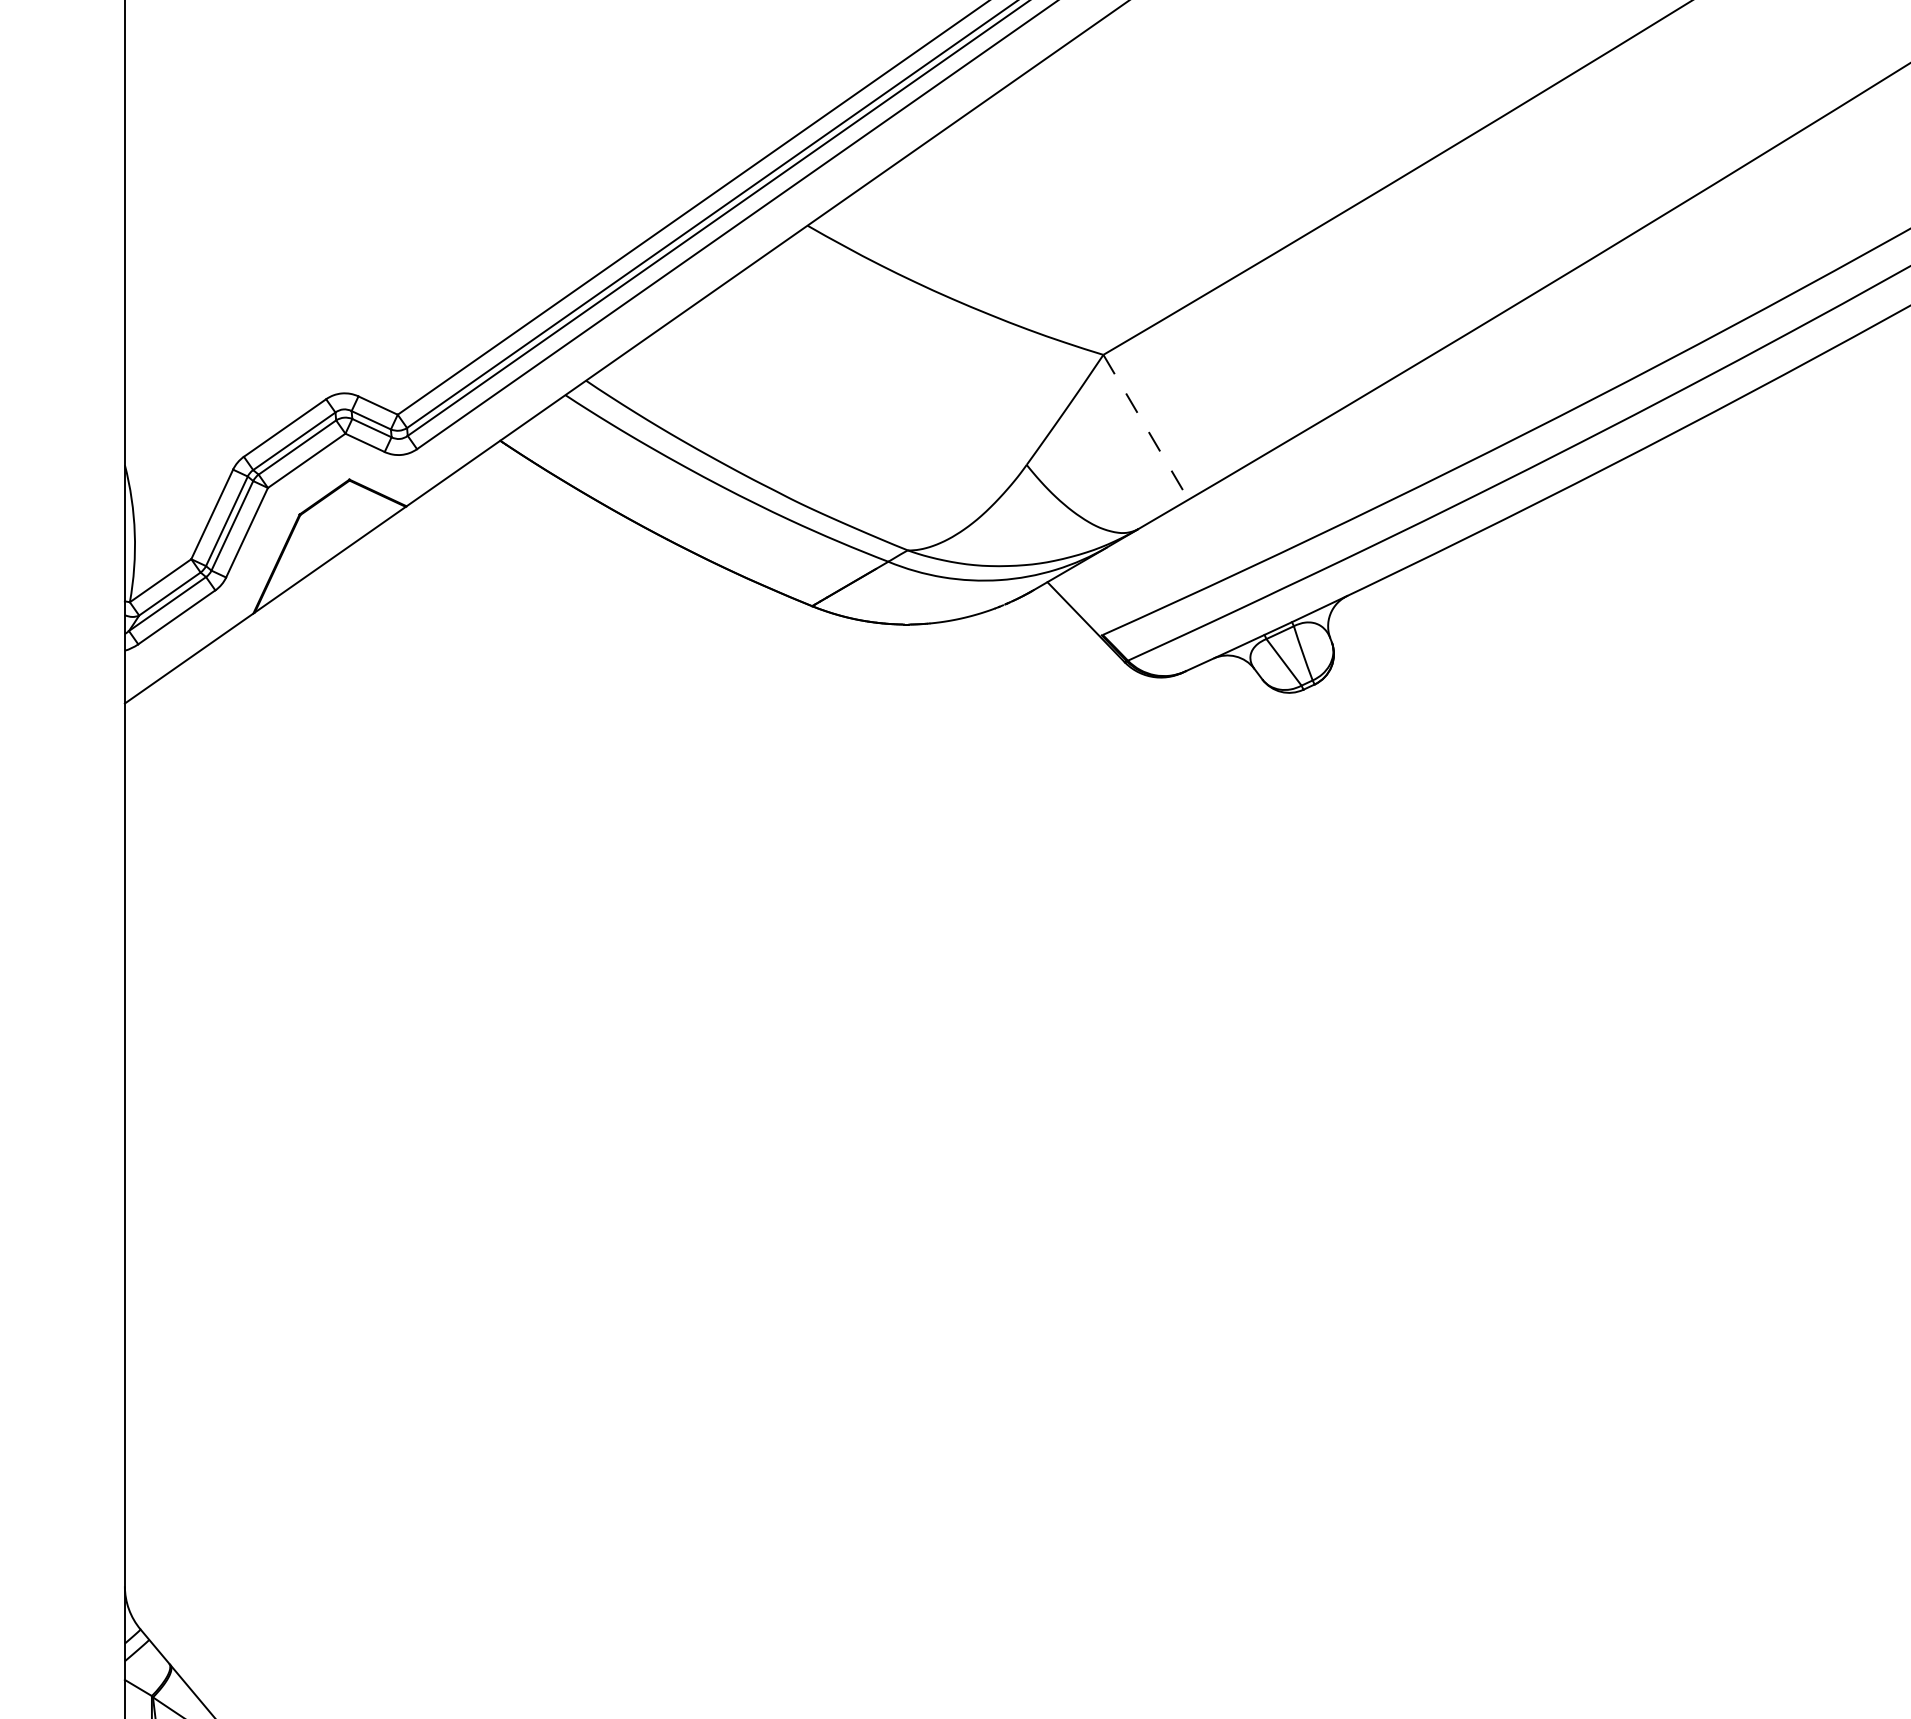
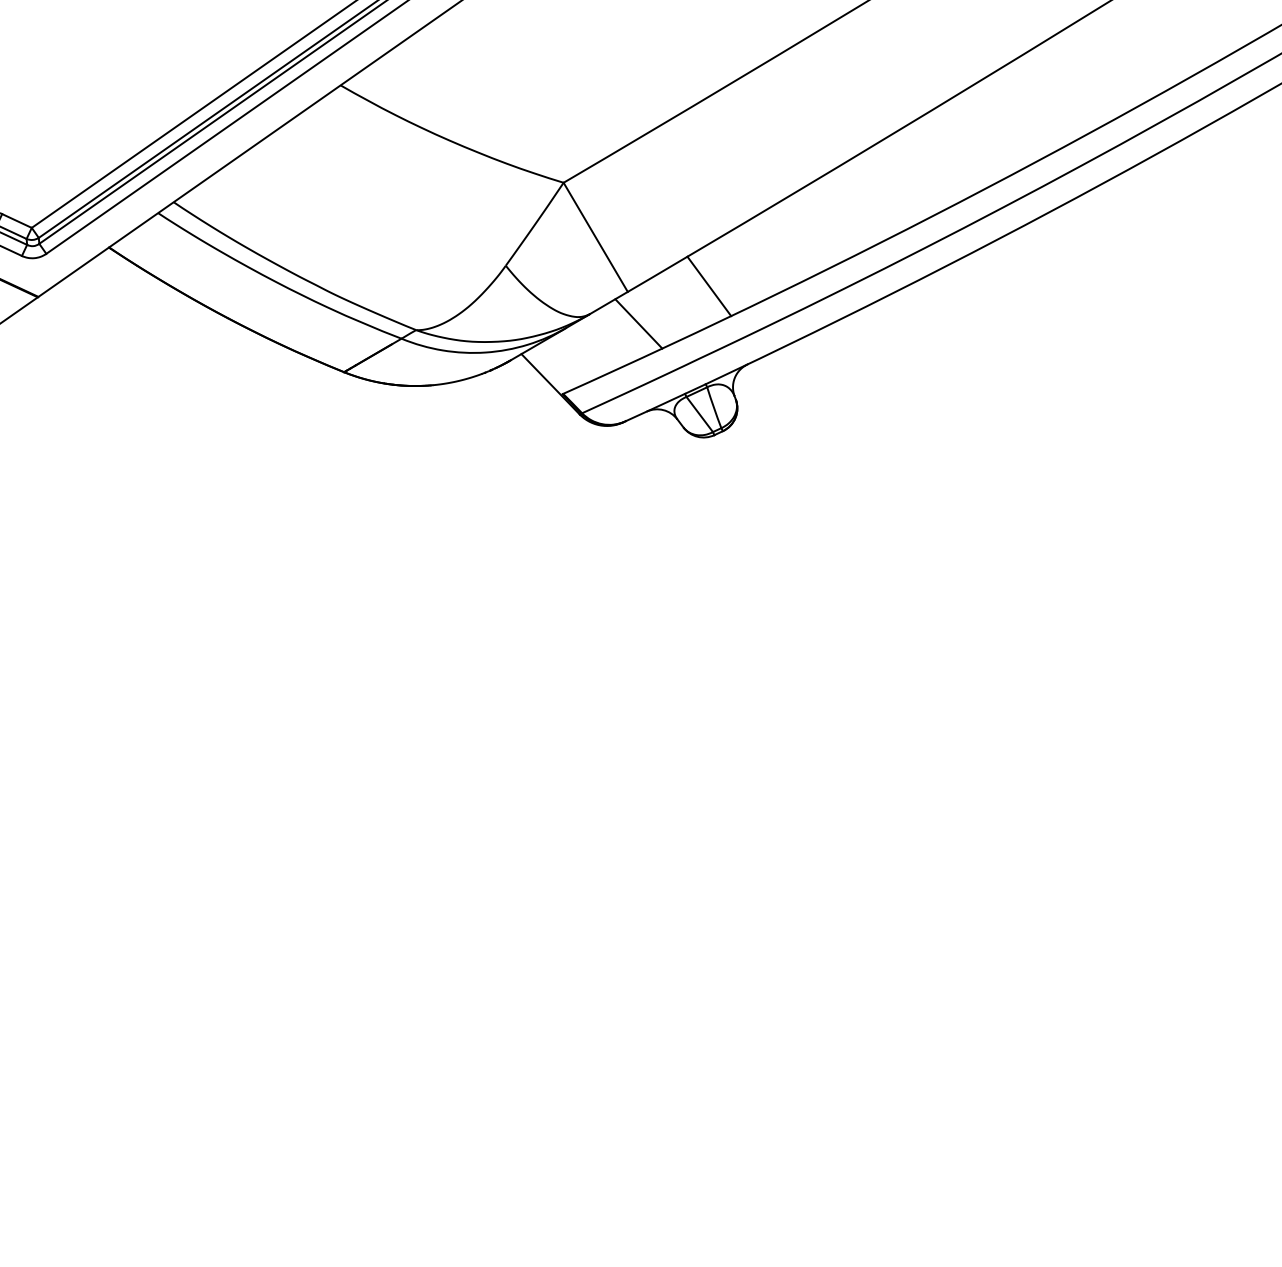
line: (1145, 427) -> (595, 237), dashed -> solid
line: (1296, 492) -> (709, 286), added
line: (1203, 541) -> (639, 323), added

